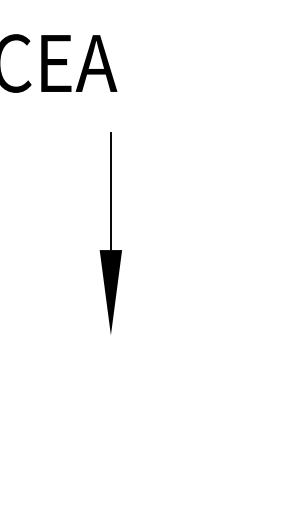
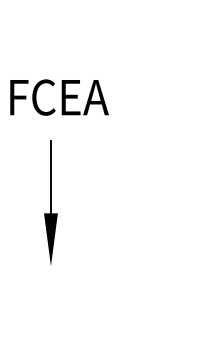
part: (110, 232) -> (50, 202), moved

